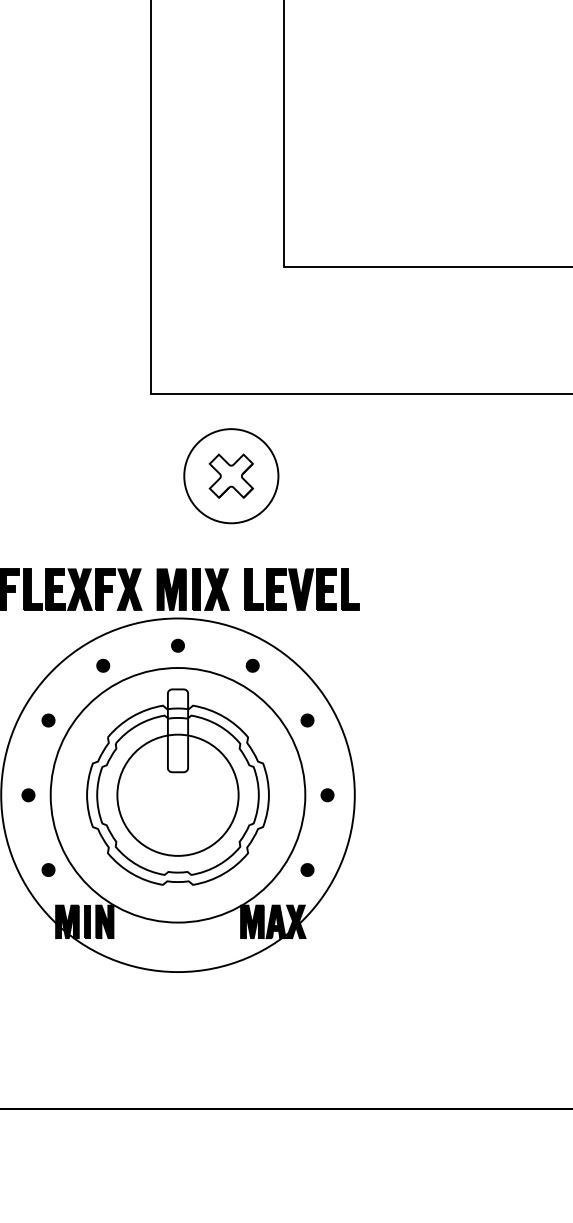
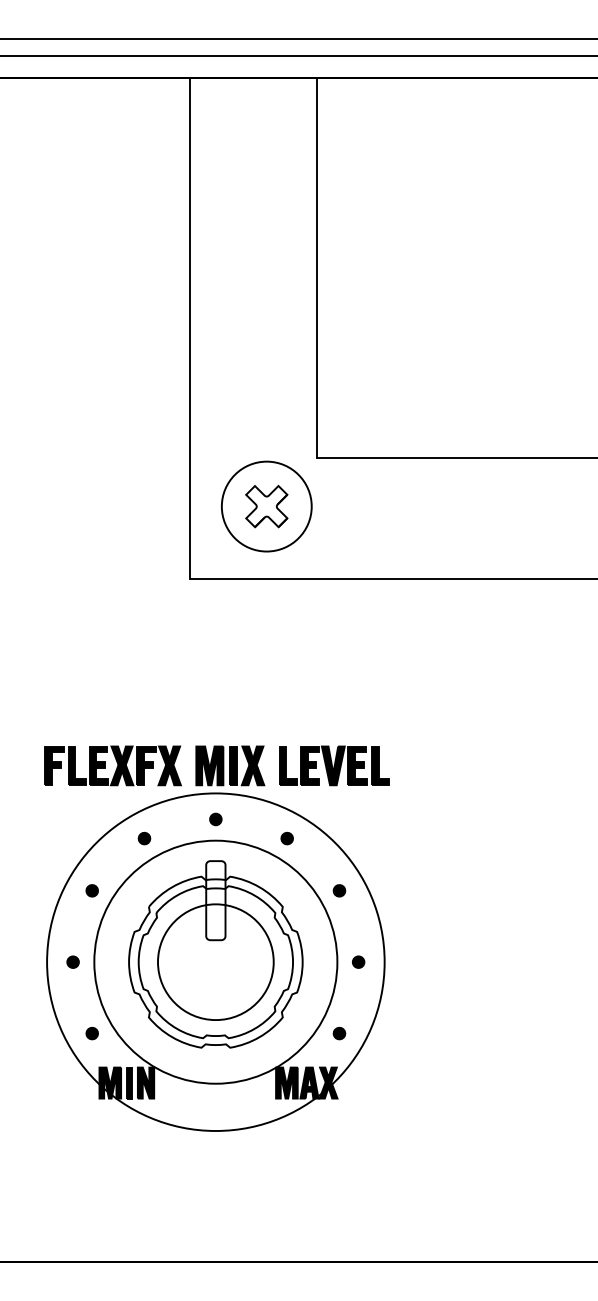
part: (231, 476) -> (266, 506), moved

